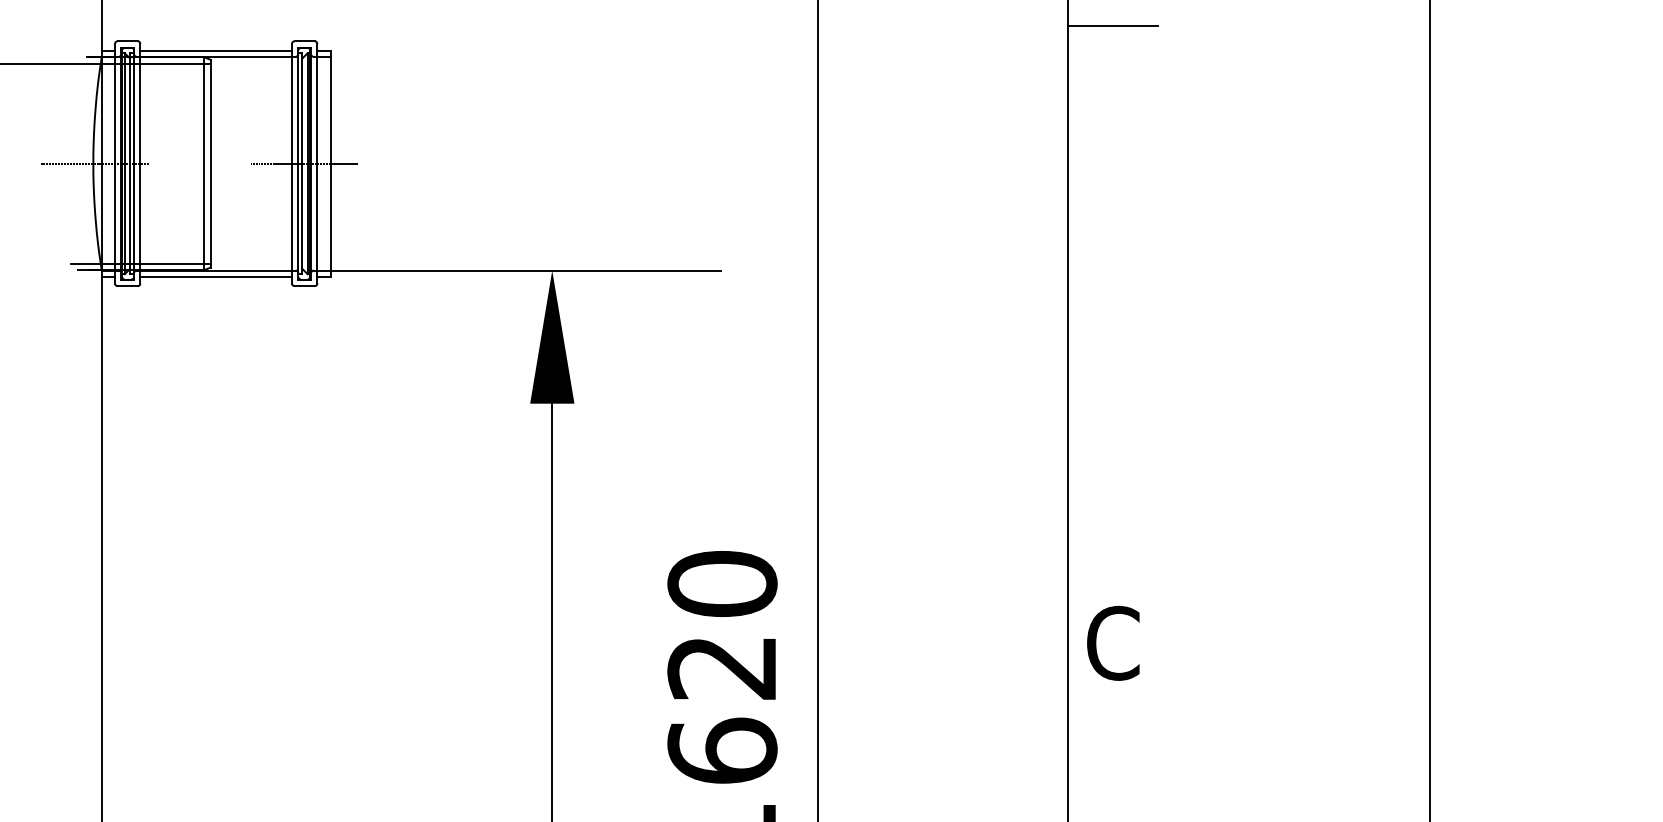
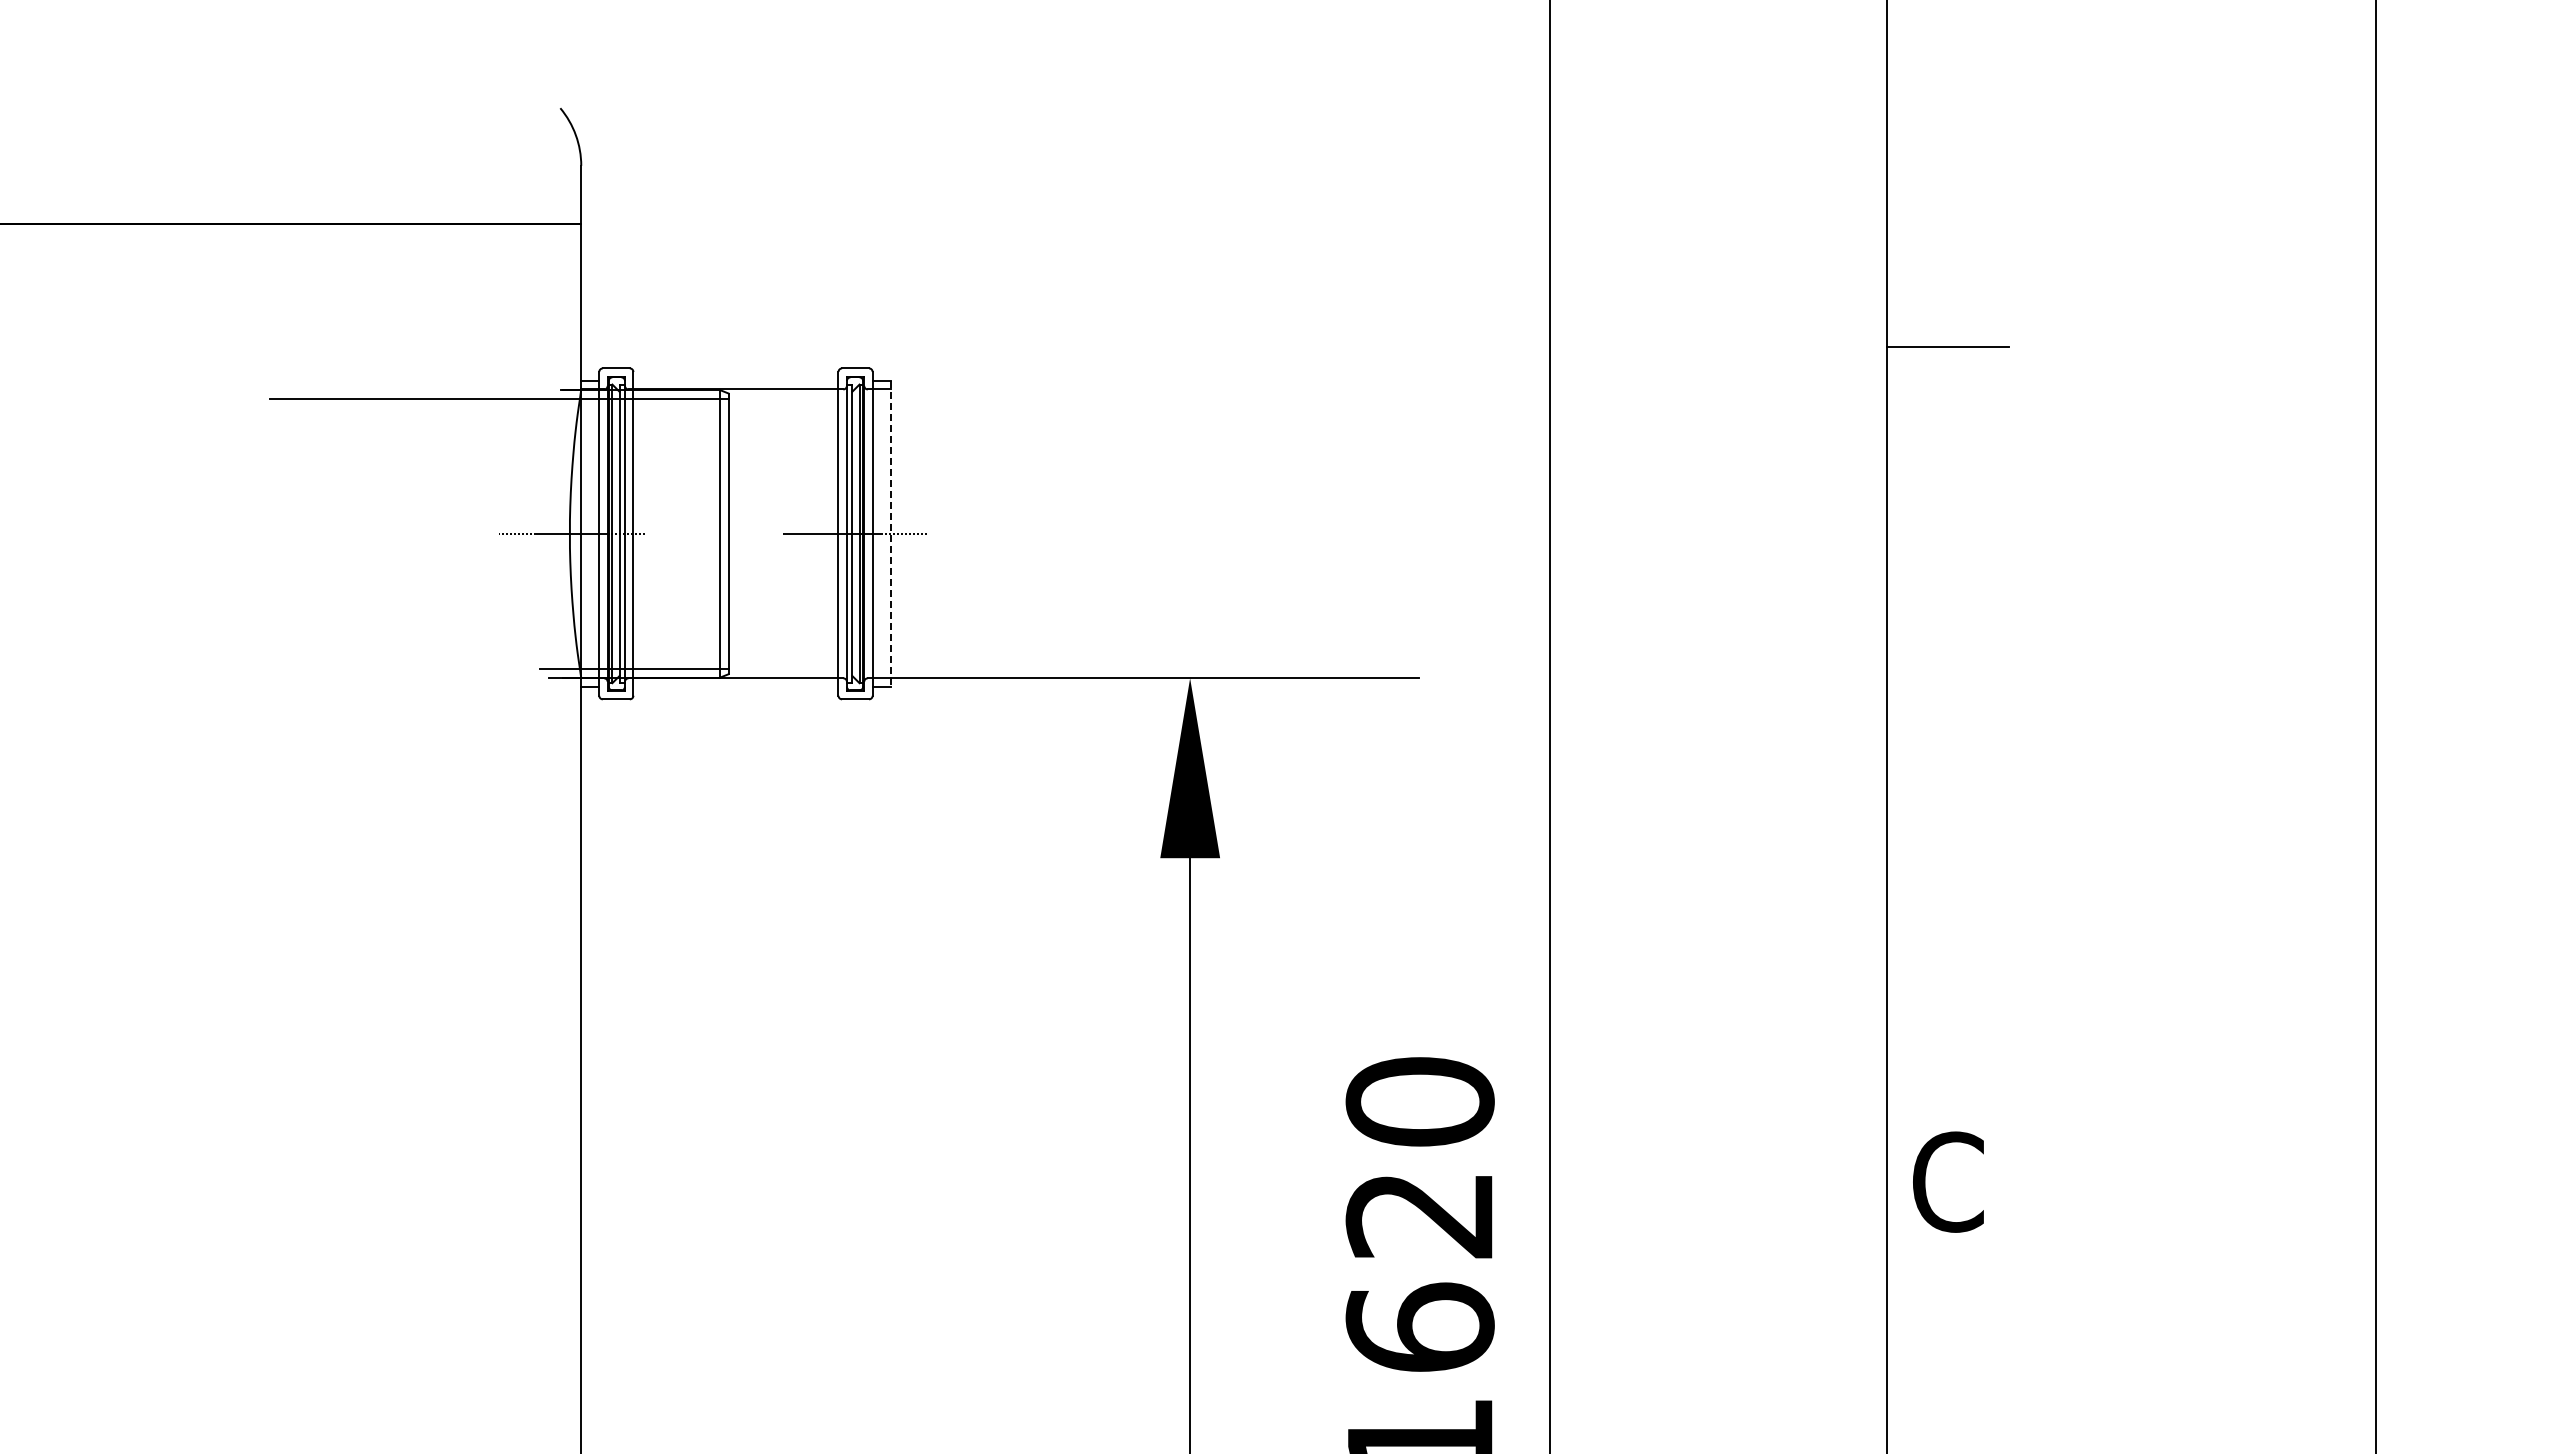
line: (215, 50) -> (735, 380), removed
line: (330, 163) -> (890, 533), solid -> dashed
line: (215, 276) -> (735, 686), removed

